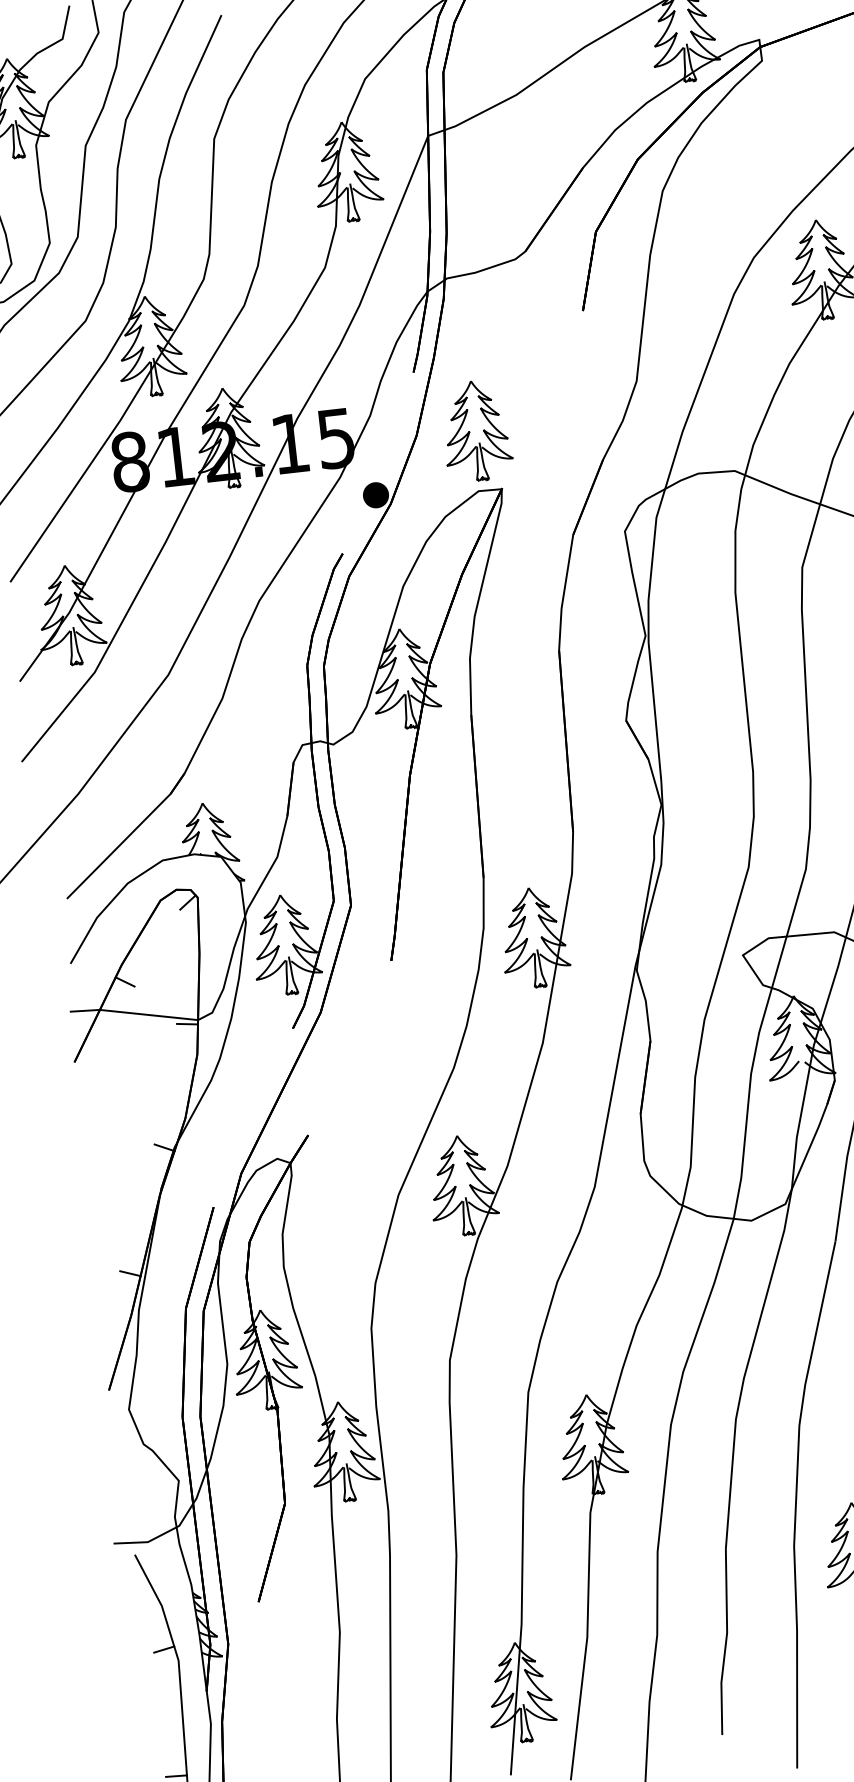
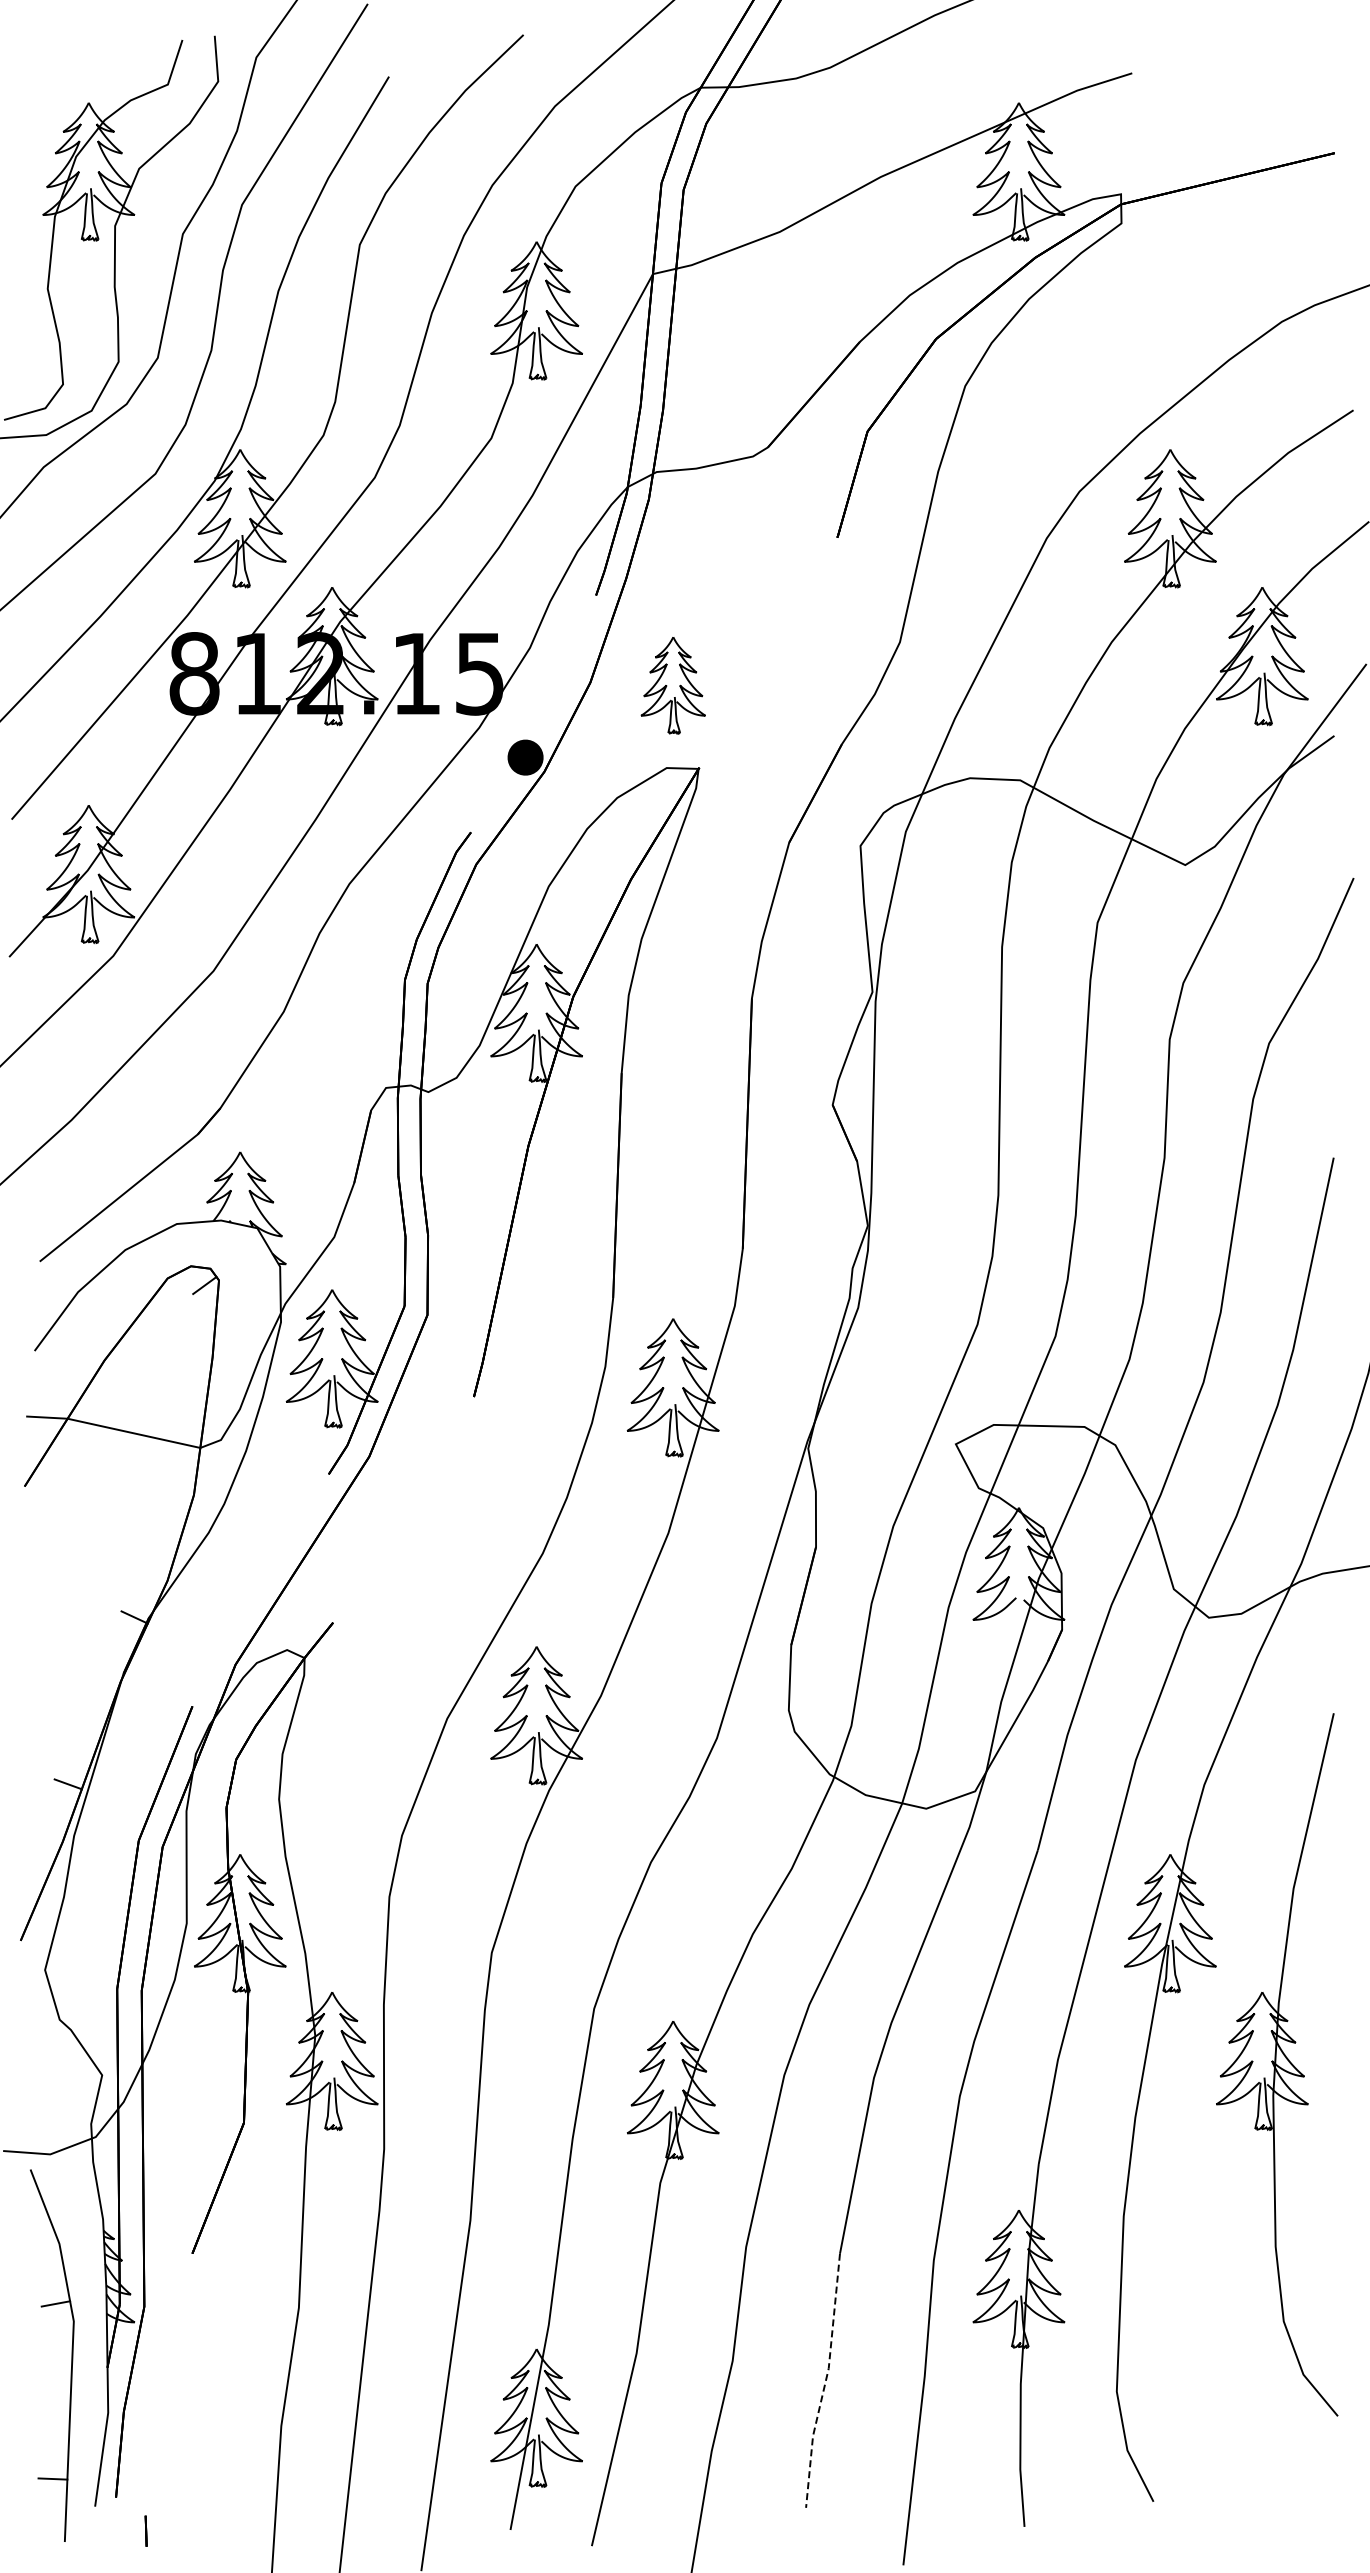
part: (476, 431) -> (673, 685), size x0.7
line: (125, 982) -> (106, 1384), removed
line: (186, 1023) -> (184, 1451), removed
line: (725, 1642) -> (825, 2381), solid -> dashed

